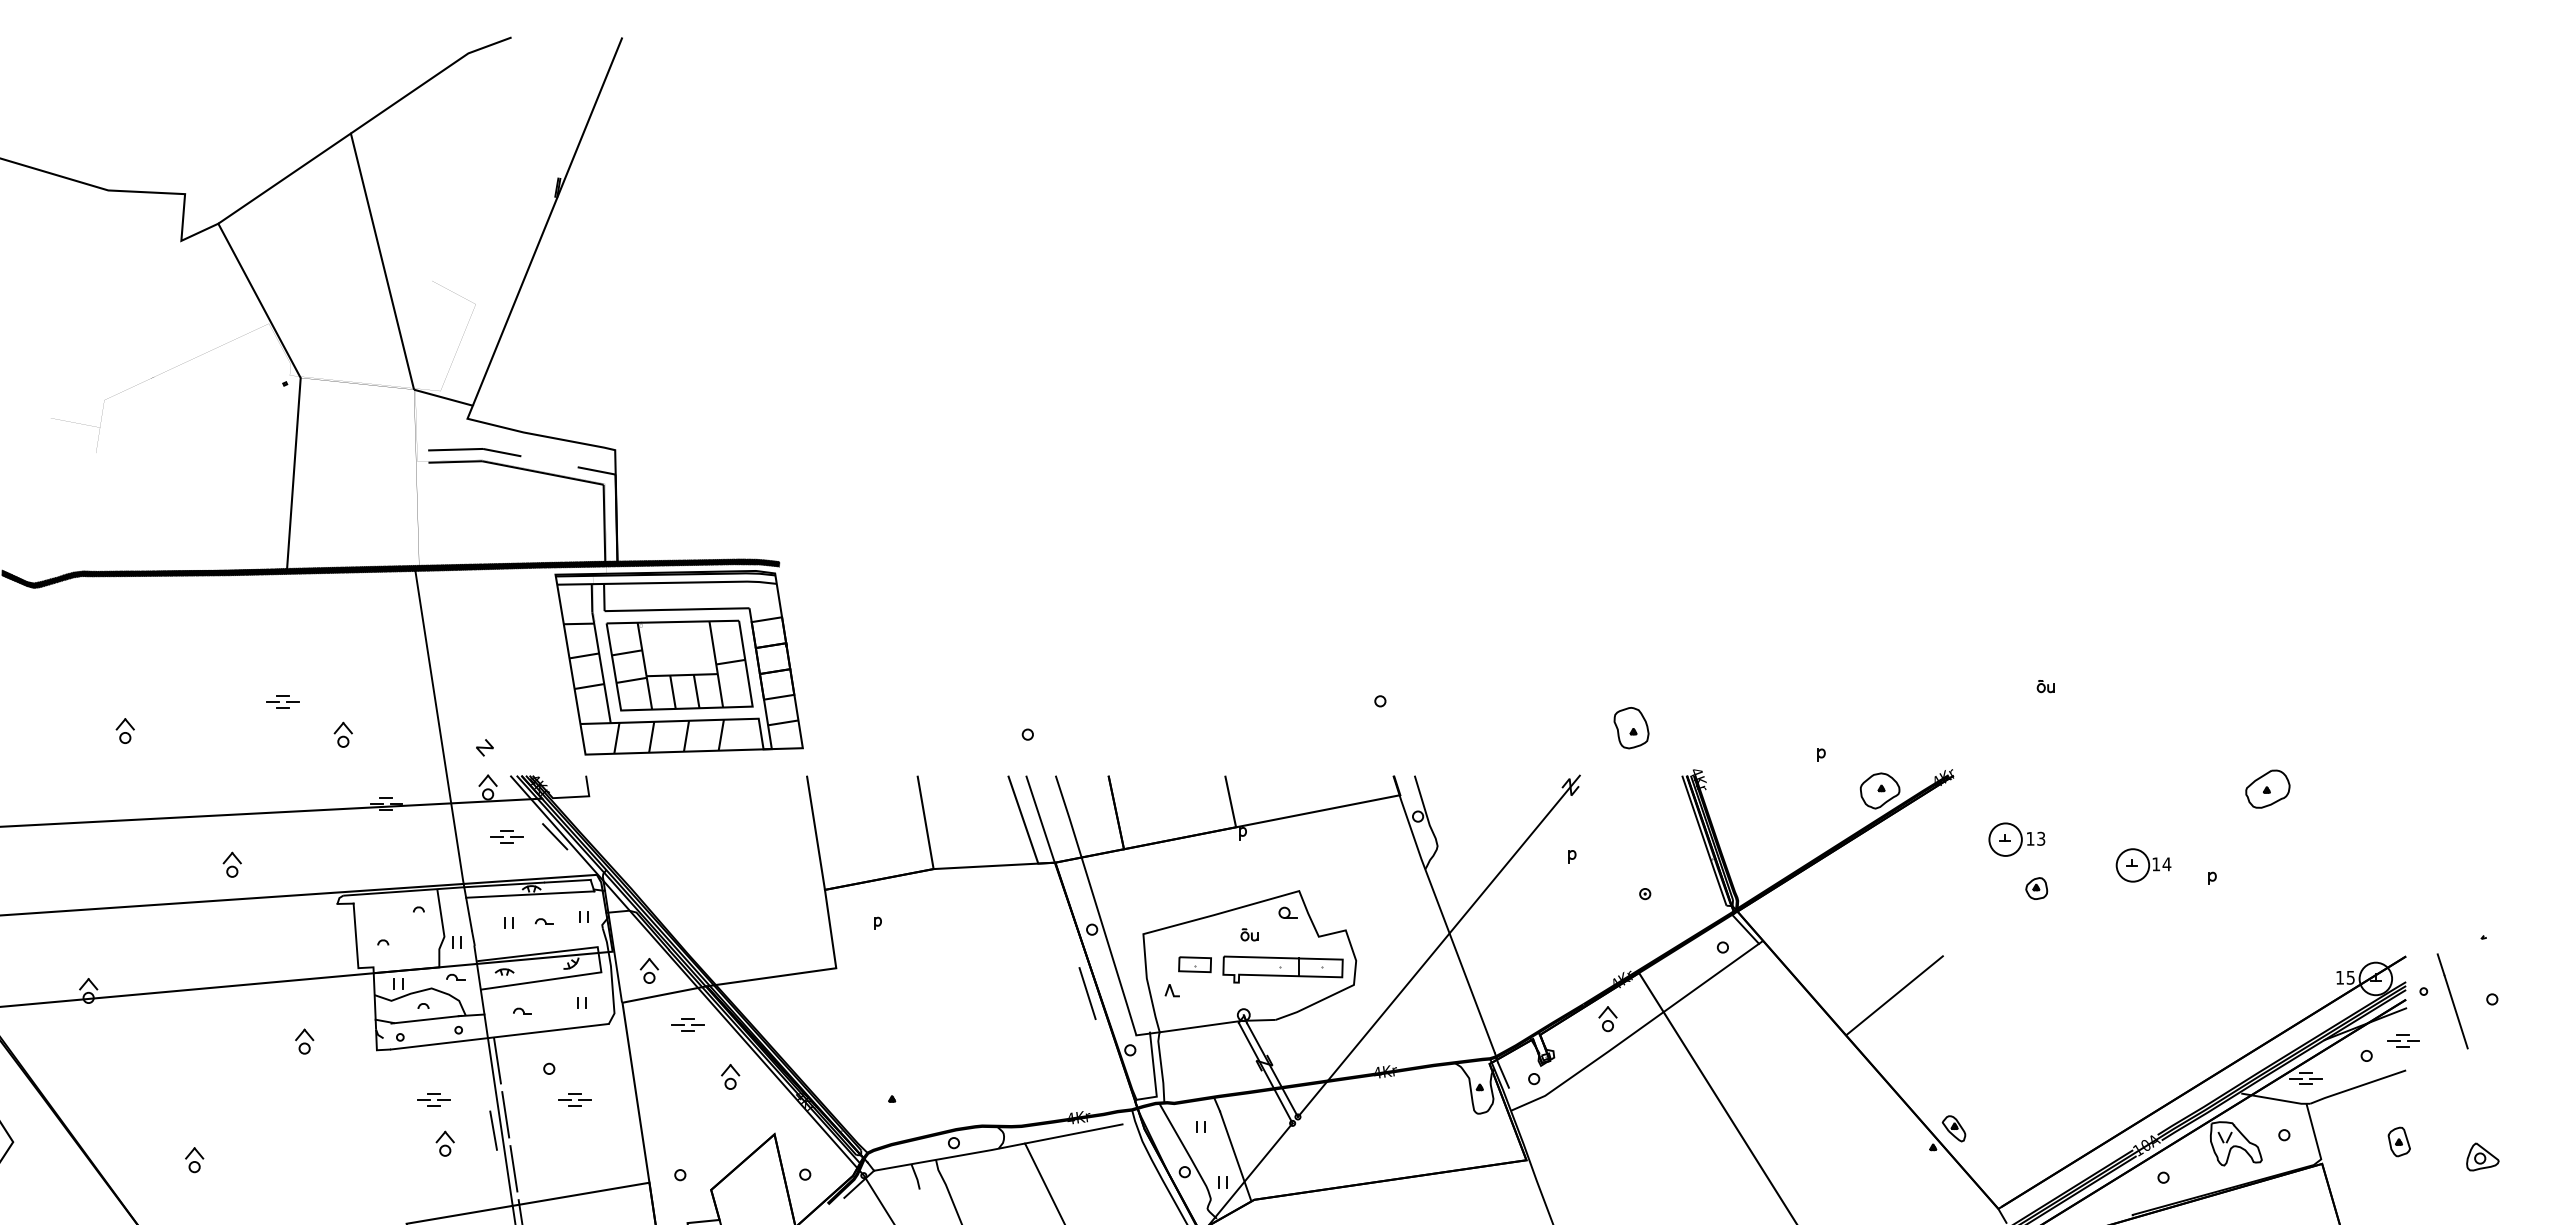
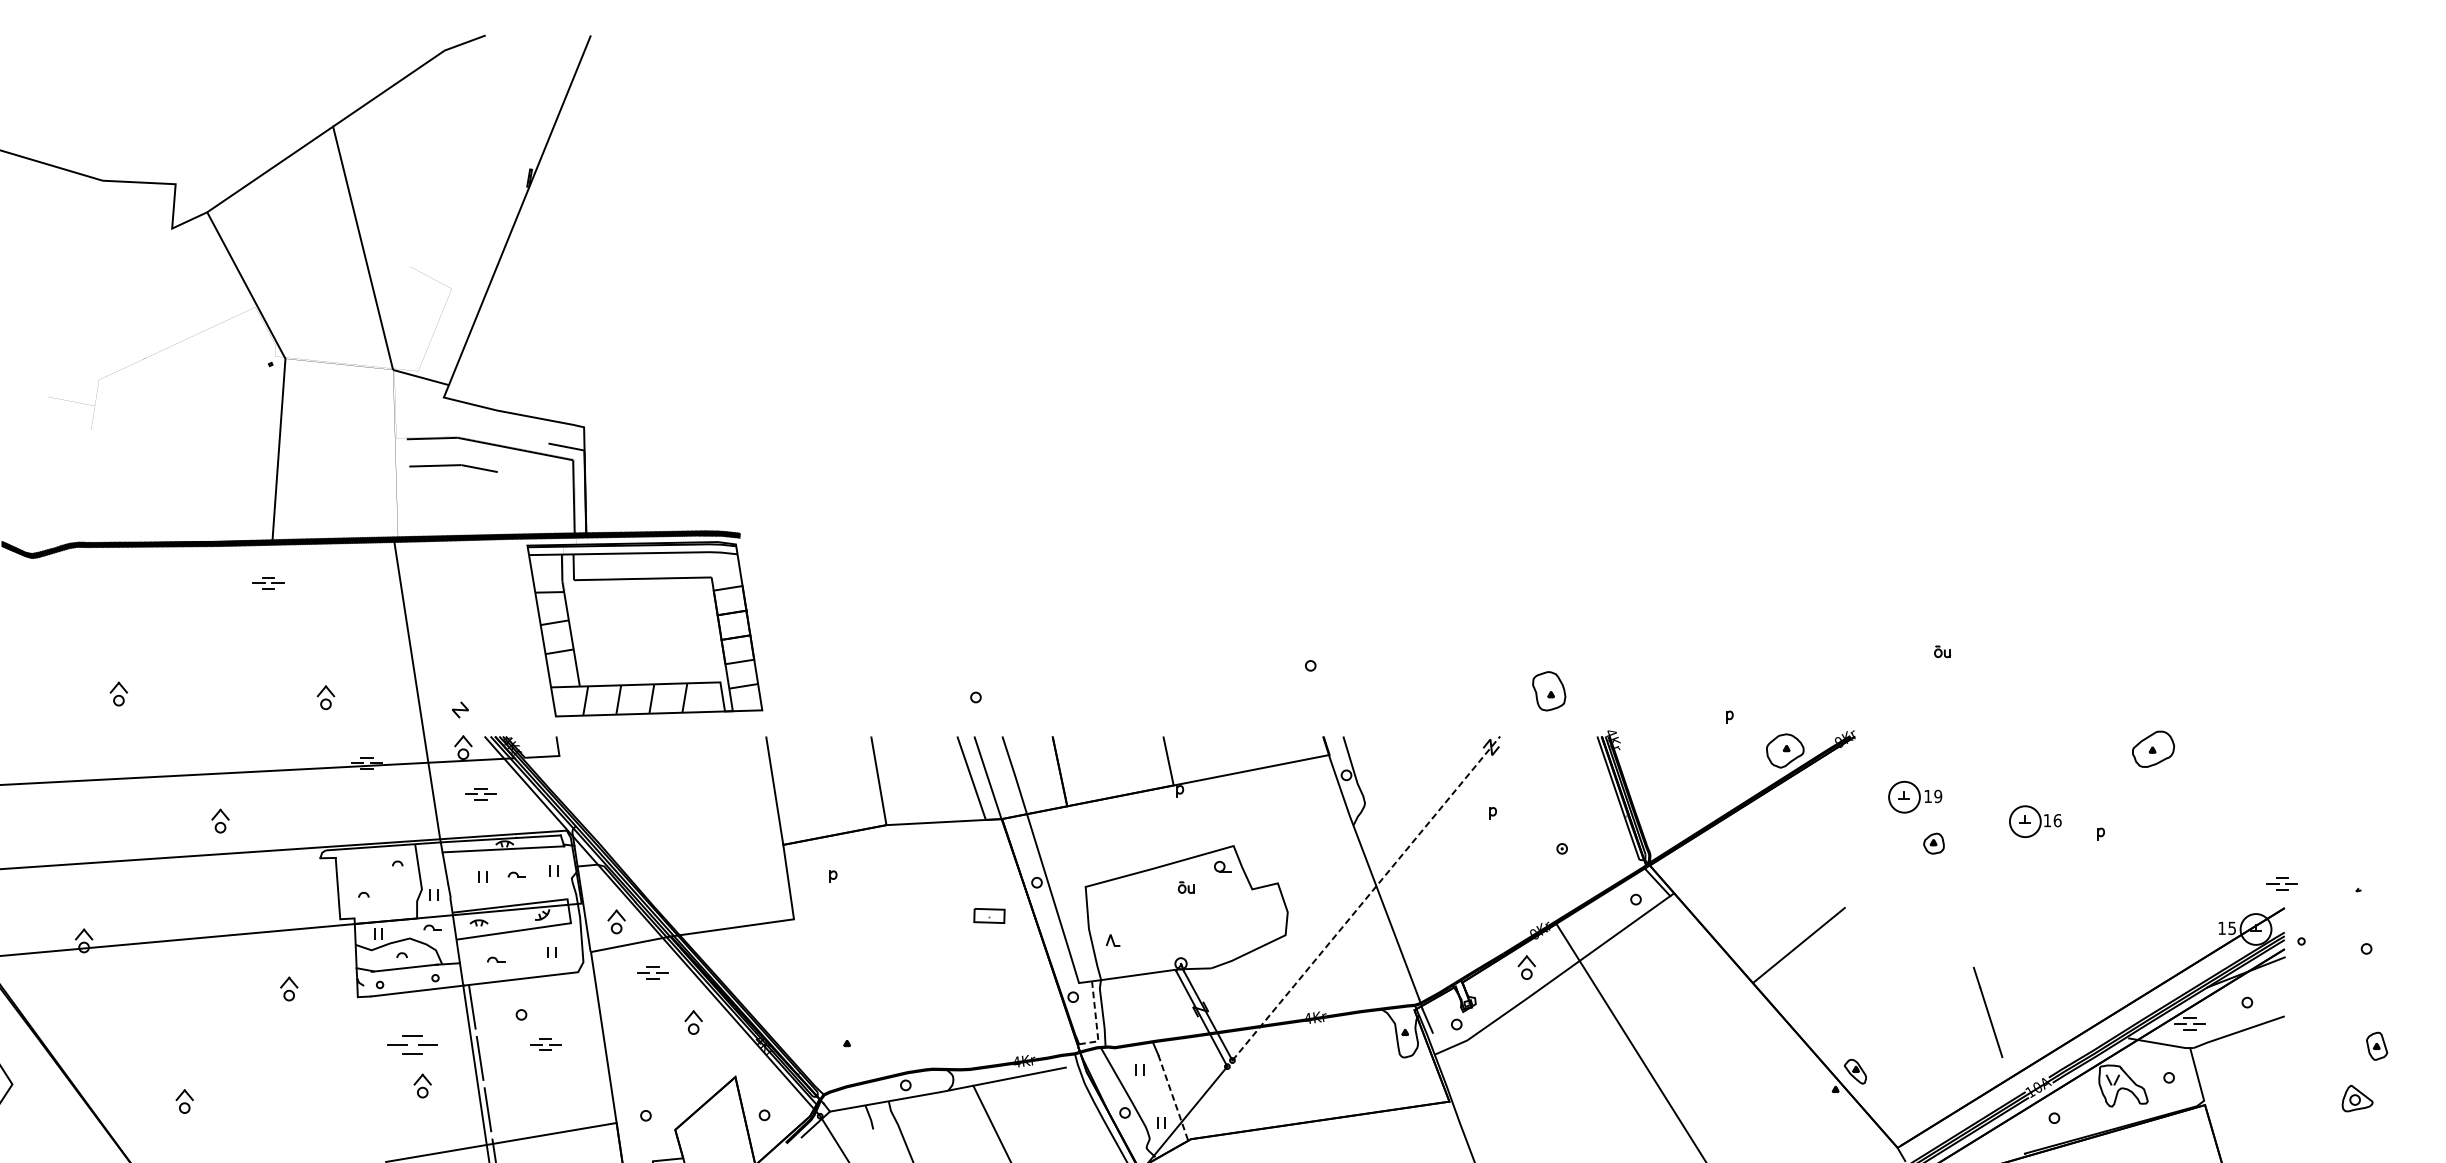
part: (474, 452) -> (453, 468), moved
part: (679, 665) -> (645, 631), removed
part: (282, 701) -> (268, 582), moved
text: (1936, 781) -> (1838, 741), 4Kr -> 9Kr
line: (555, 836) -> (527, 794), removed
text: (2041, 838) -> (1938, 796), 13 -> 19
text: (2166, 864) -> (2057, 820), 14 -> 16
line: (1439, 945) -> (1366, 897), solid -> dashed
part: (1194, 964) -> (988, 915), moved
part: (1282, 969) -> (1217, 920), removed
text: (1615, 983) -> (1533, 933), 4Kr -> 0Kr
line: (1087, 993) -> (1032, 943), removed
line: (2452, 1001) -> (1987, 1012), moved
part: (2403, 1040) -> (2282, 883), moved
line: (1154, 1075) -> (1096, 1021), solid -> dashed
part: (433, 1099) -> (411, 1043), size x1.6
line: (493, 1130) -> (468, 1073), removed
part: (2398, 1141) -> (2376, 1045), moved
line: (1235, 1155) -> (1173, 1097), solid -> dashed

